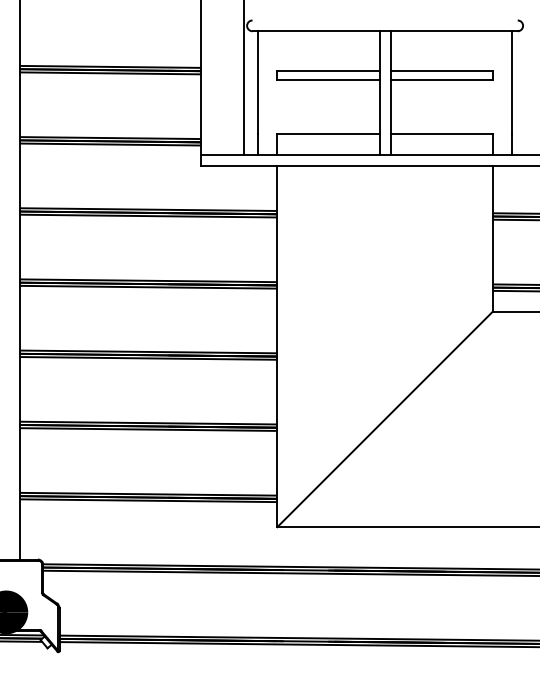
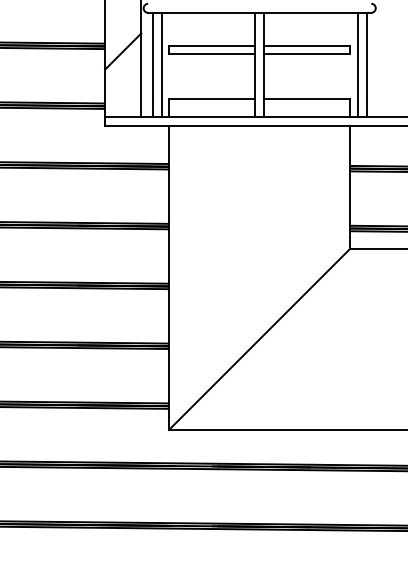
line: (222, 76) -> (122, 50), added
line: (268, 93) -> (161, 65), added
line: (501, 93) -> (357, 65), added

